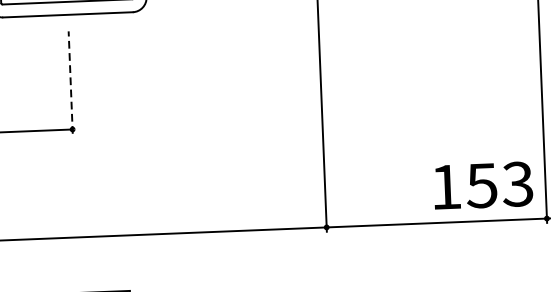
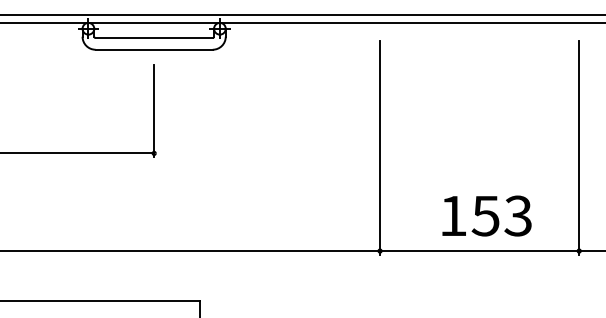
line: (71, 82) -> (154, 110), dashed -> solid
text: (482, 185) -> (486, 215), moved

